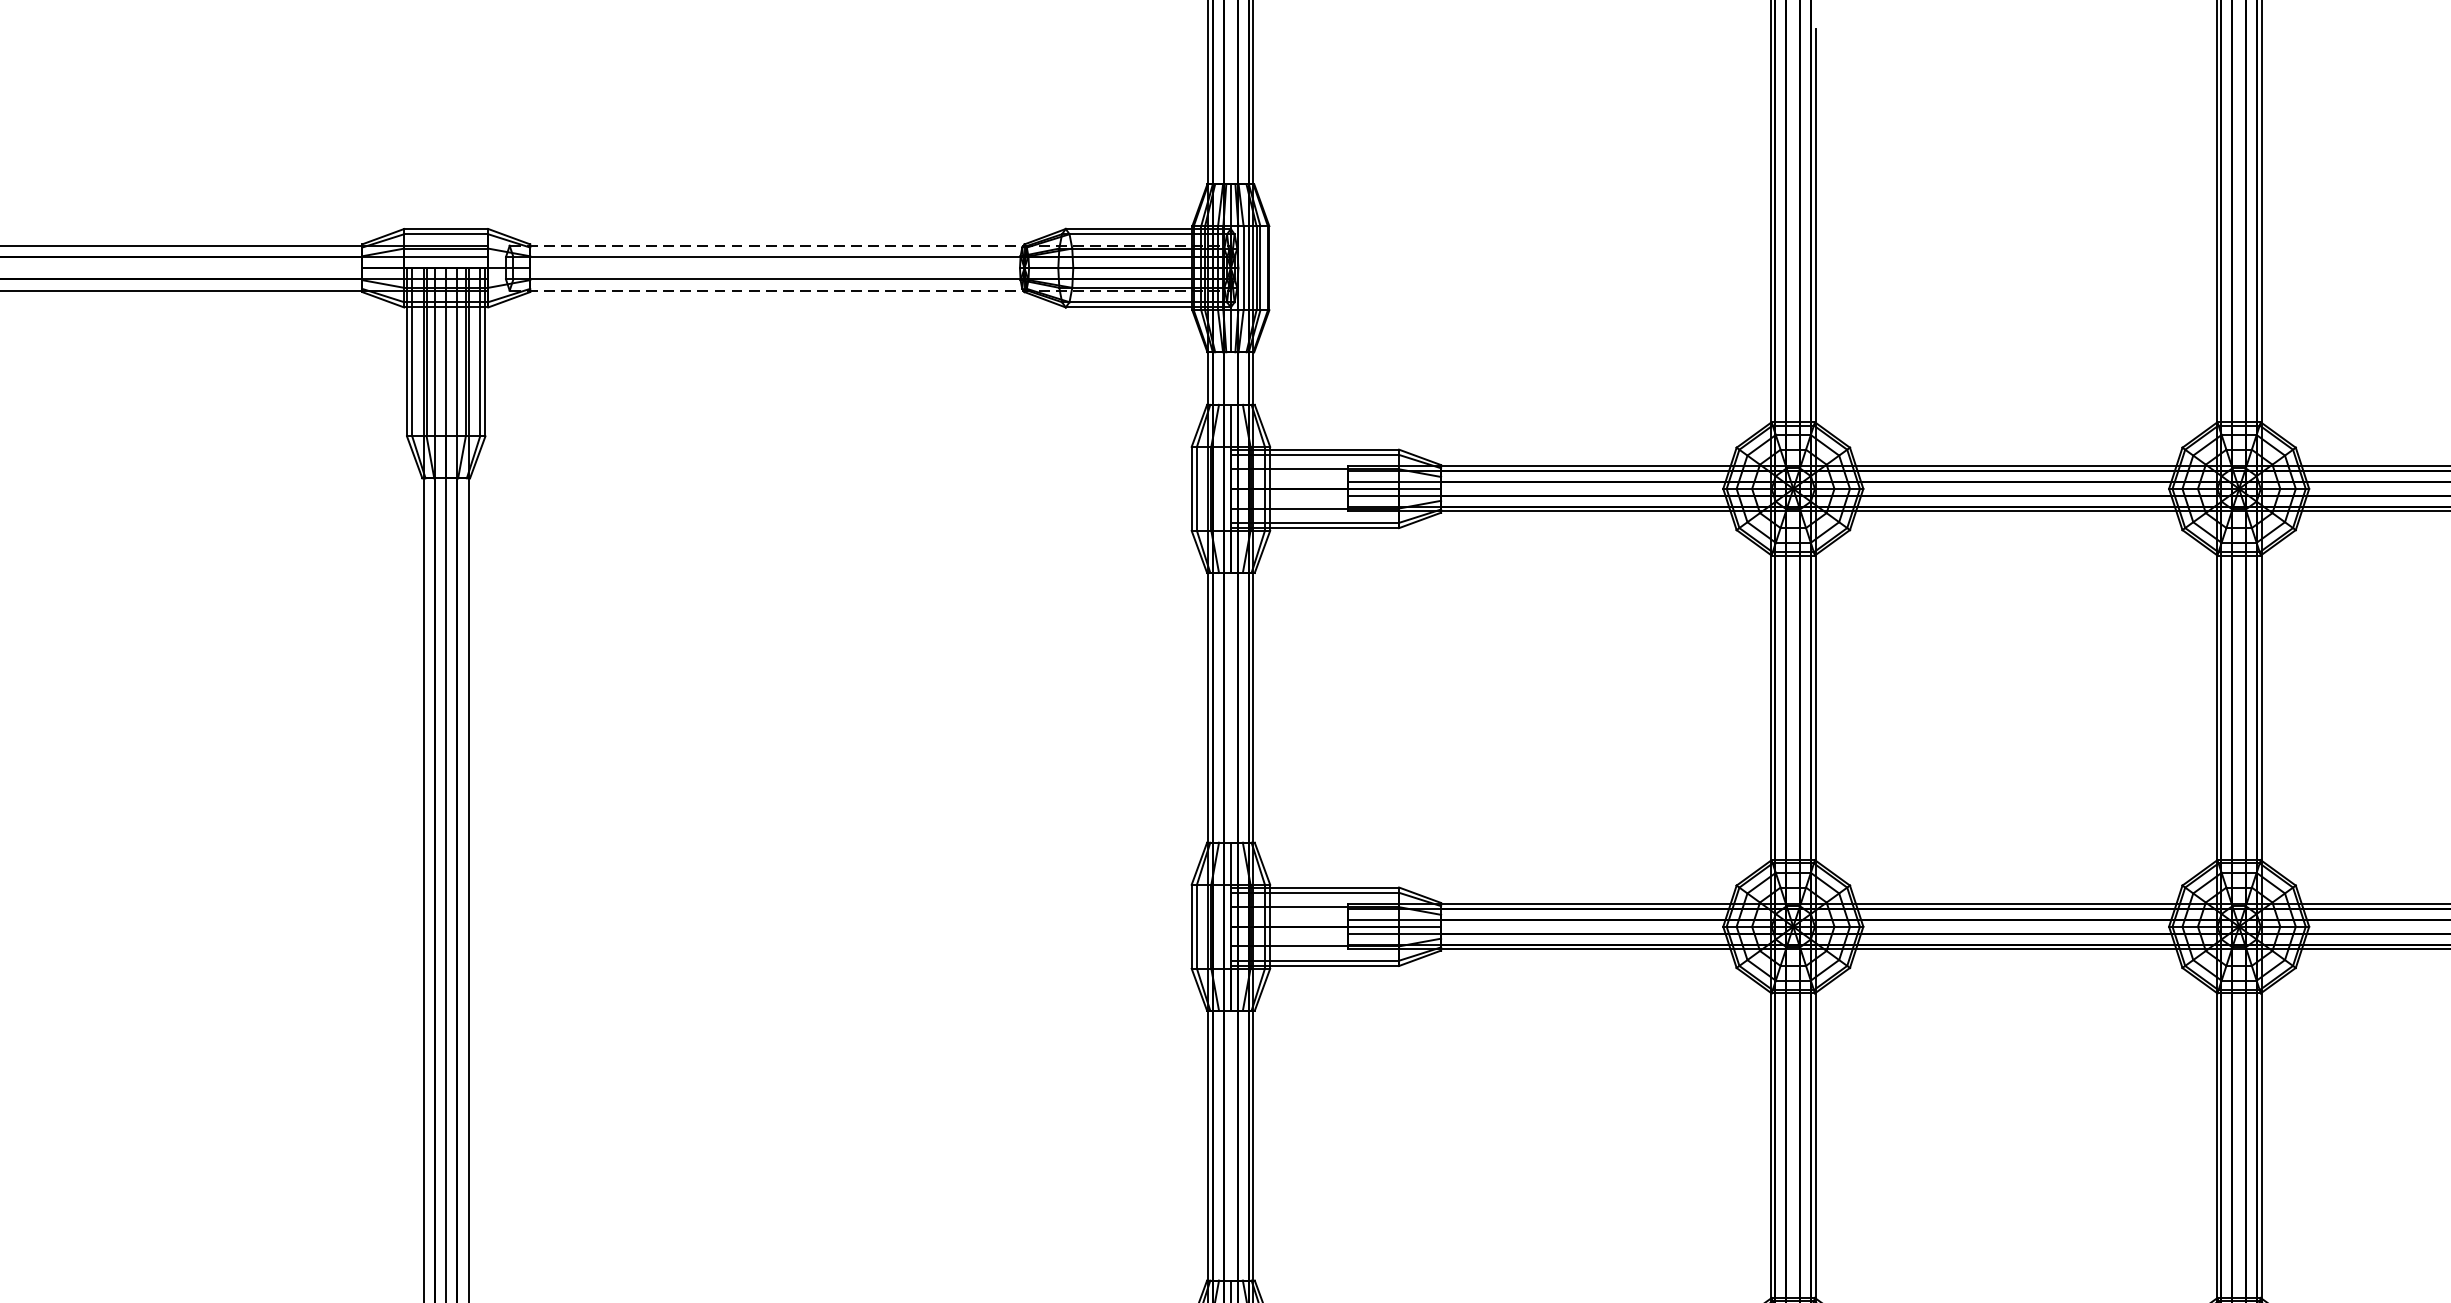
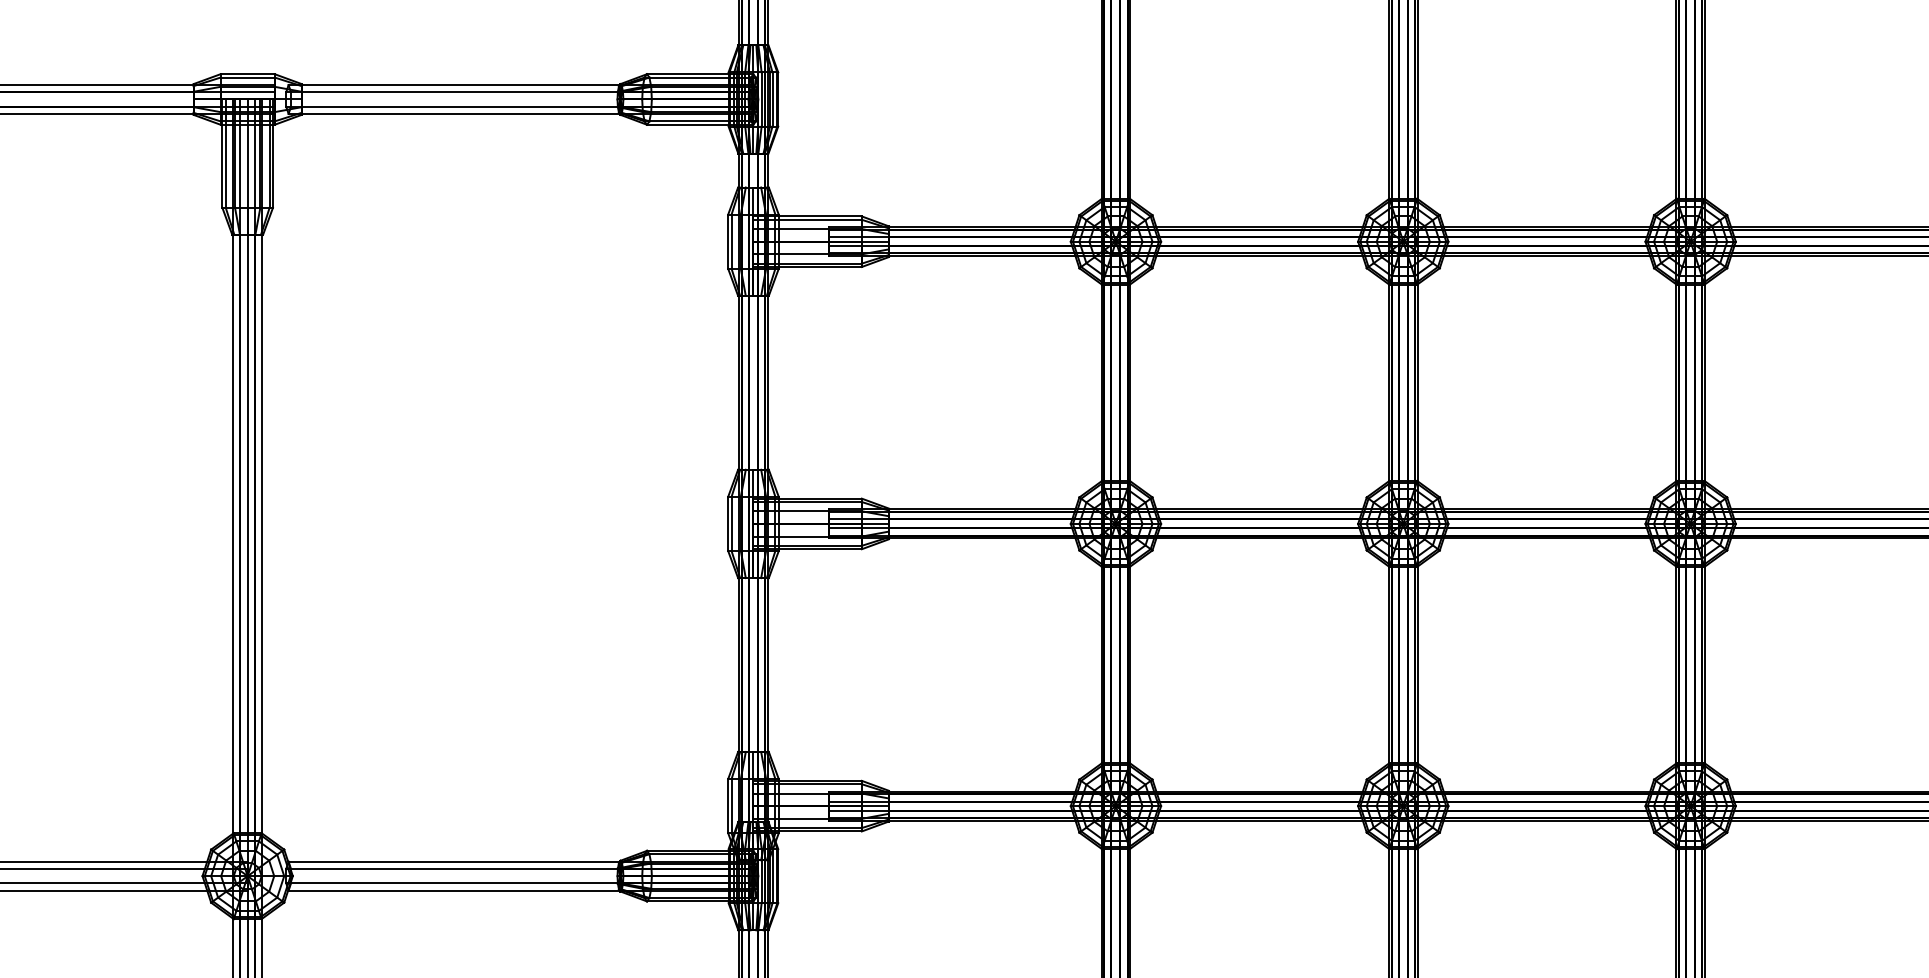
line: (871, 246) -> (521, 85), dashed -> solid
line: (871, 289) -> (521, 113), dashed -> solid

